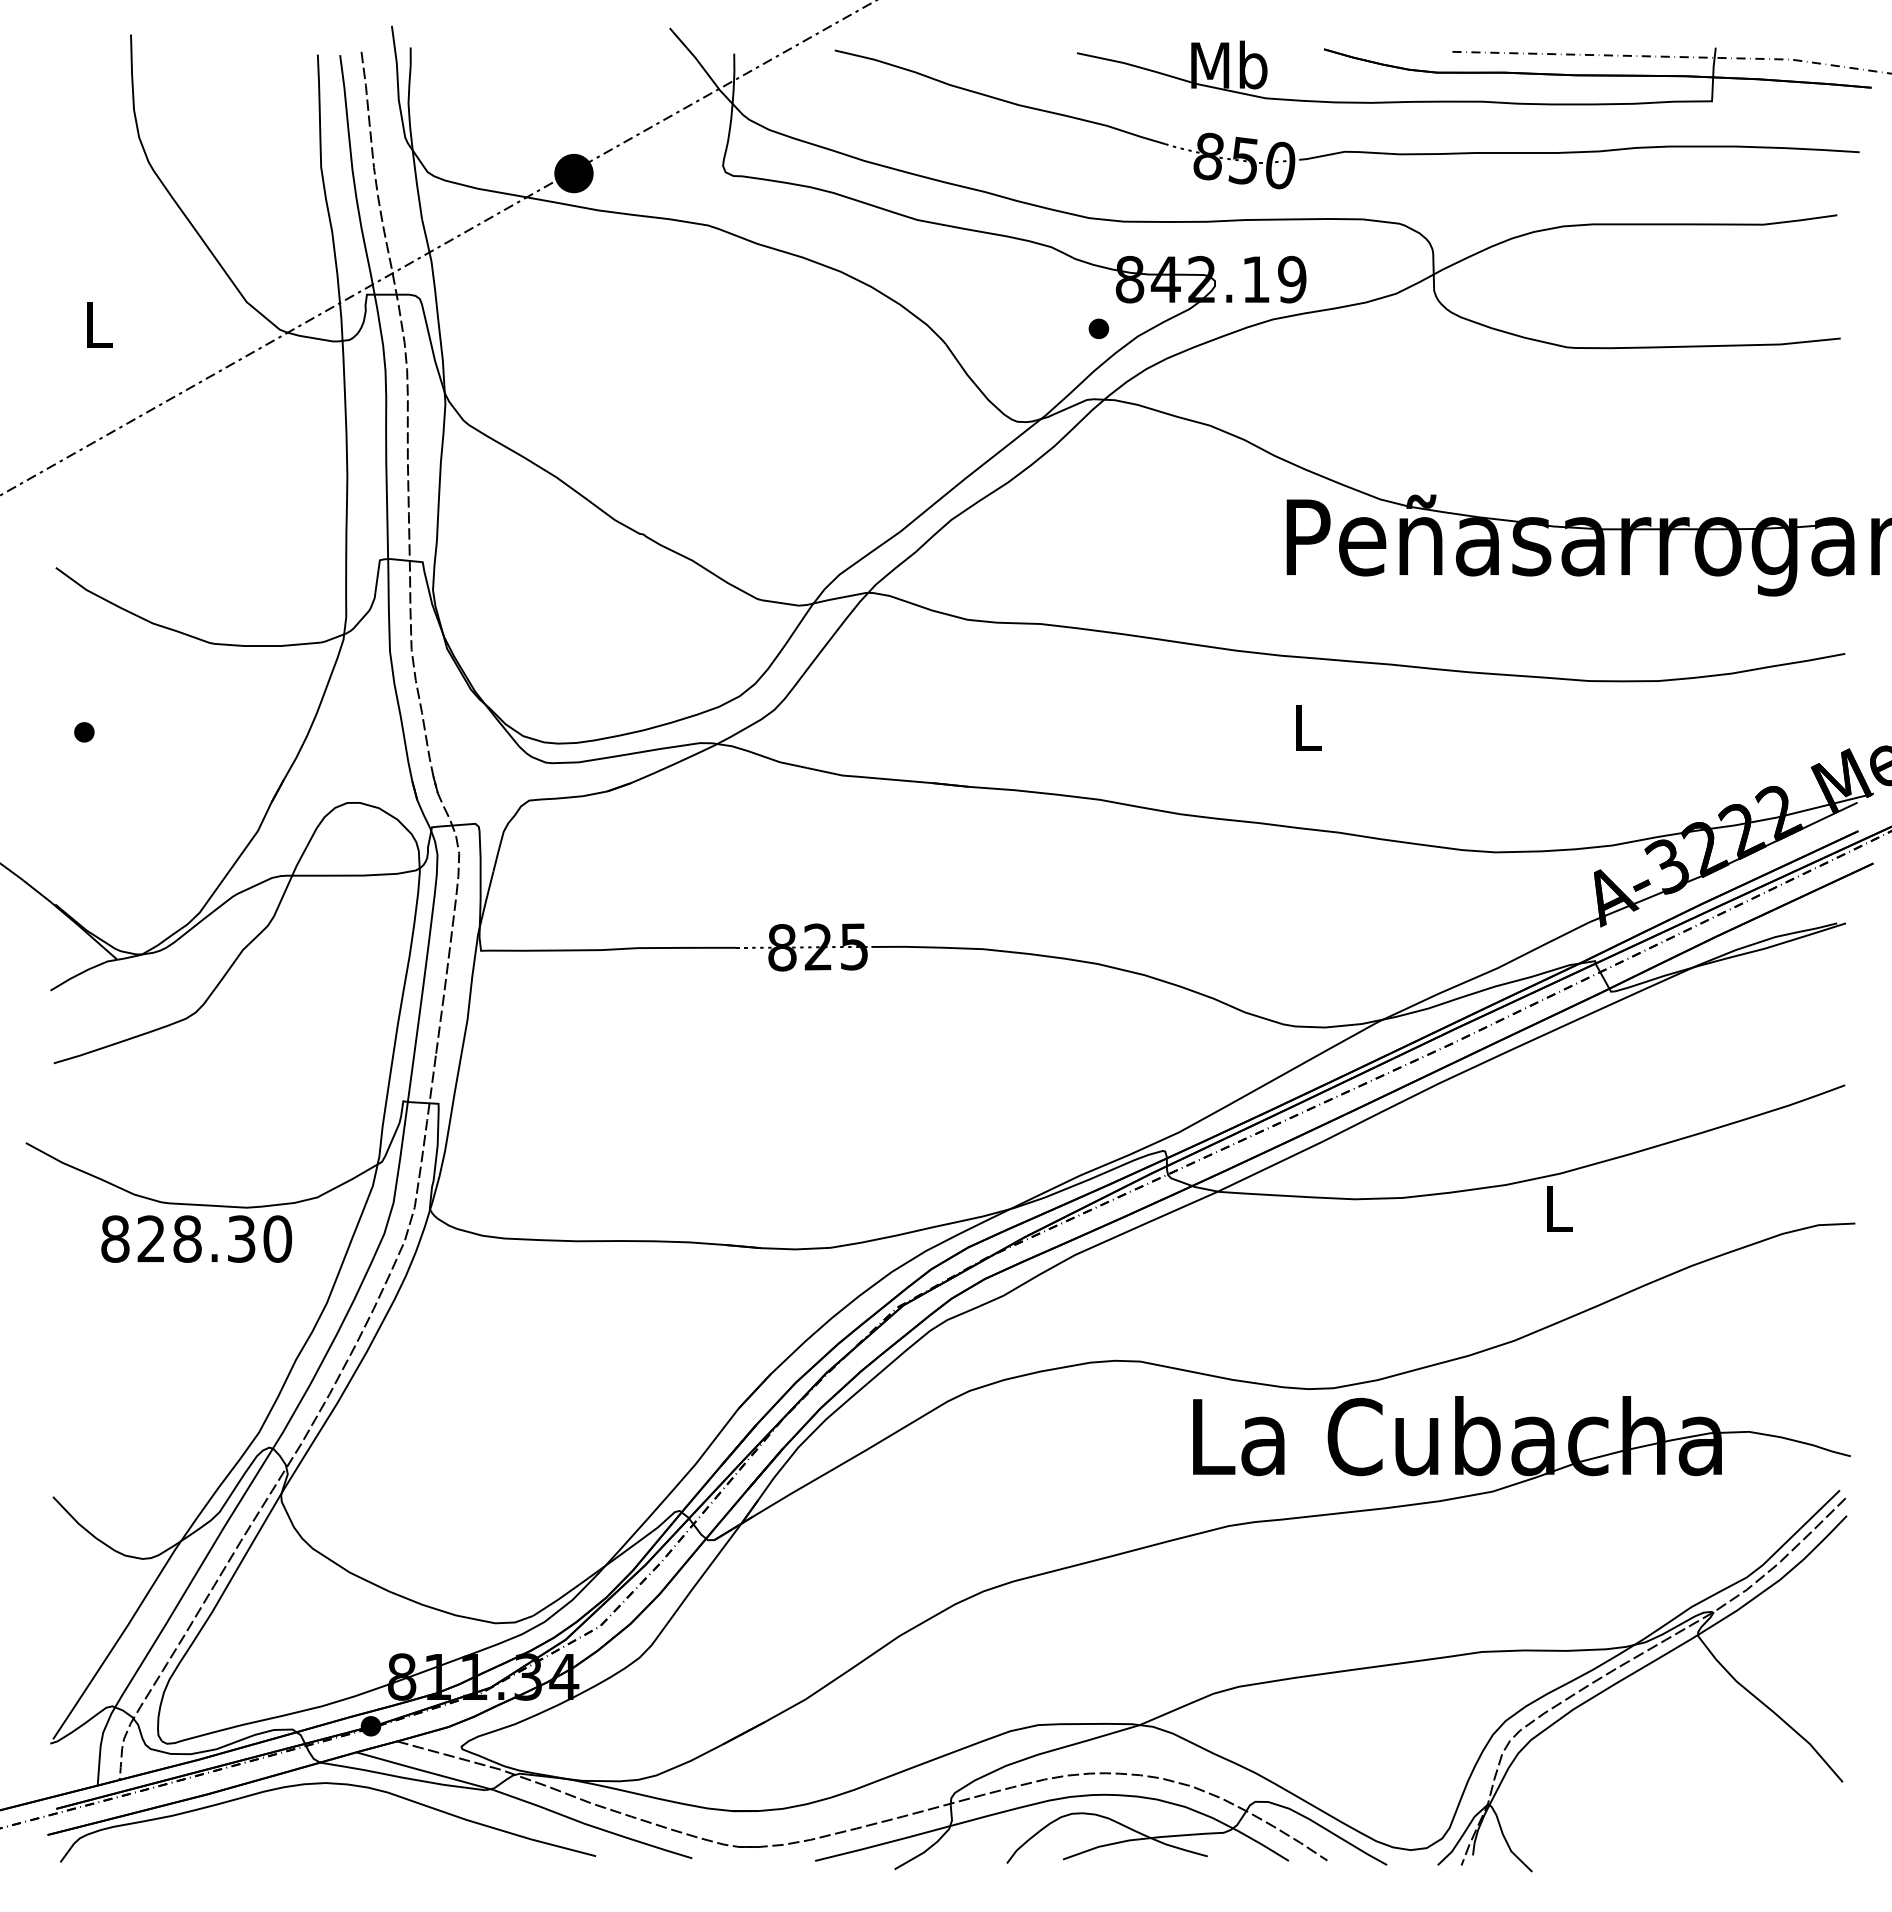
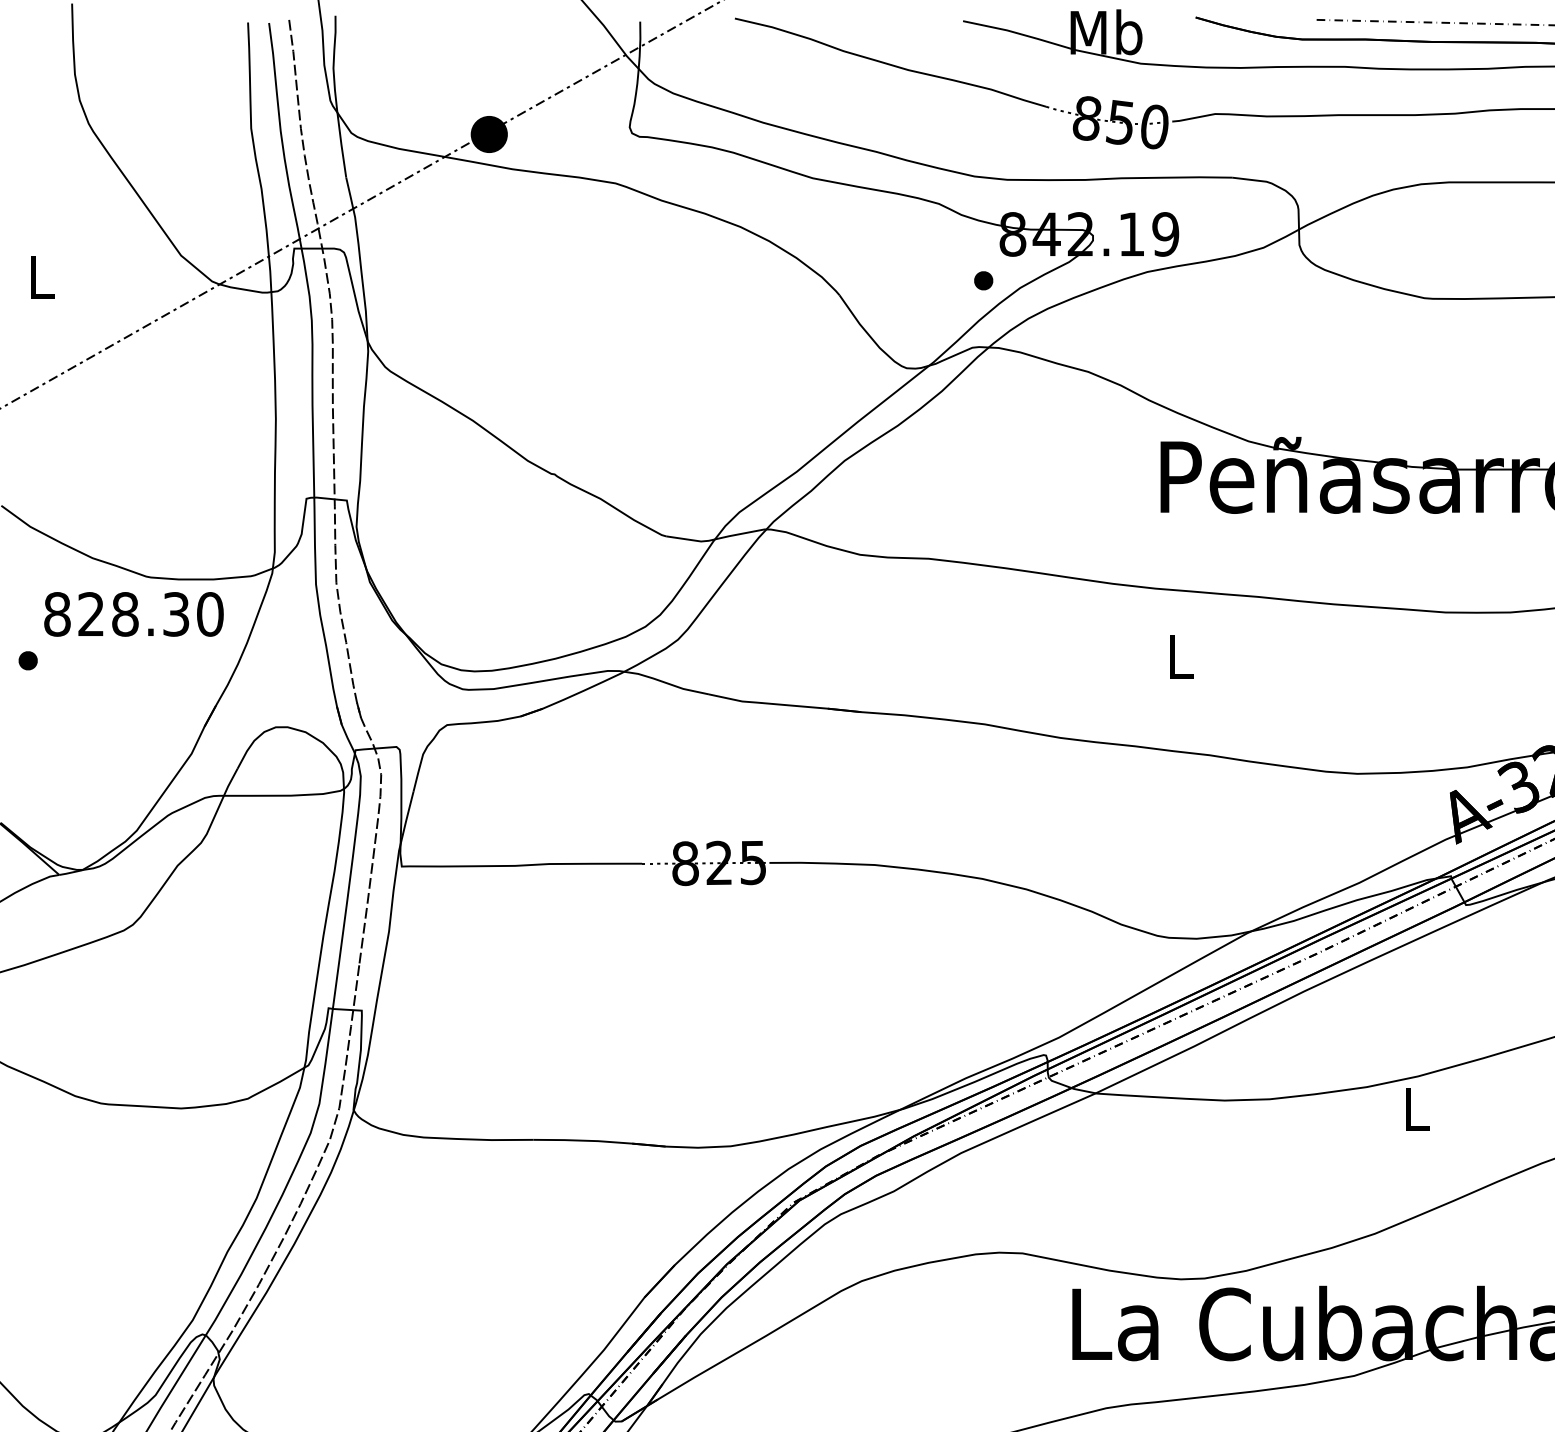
text: (196, 1238) -> (133, 613), moved

